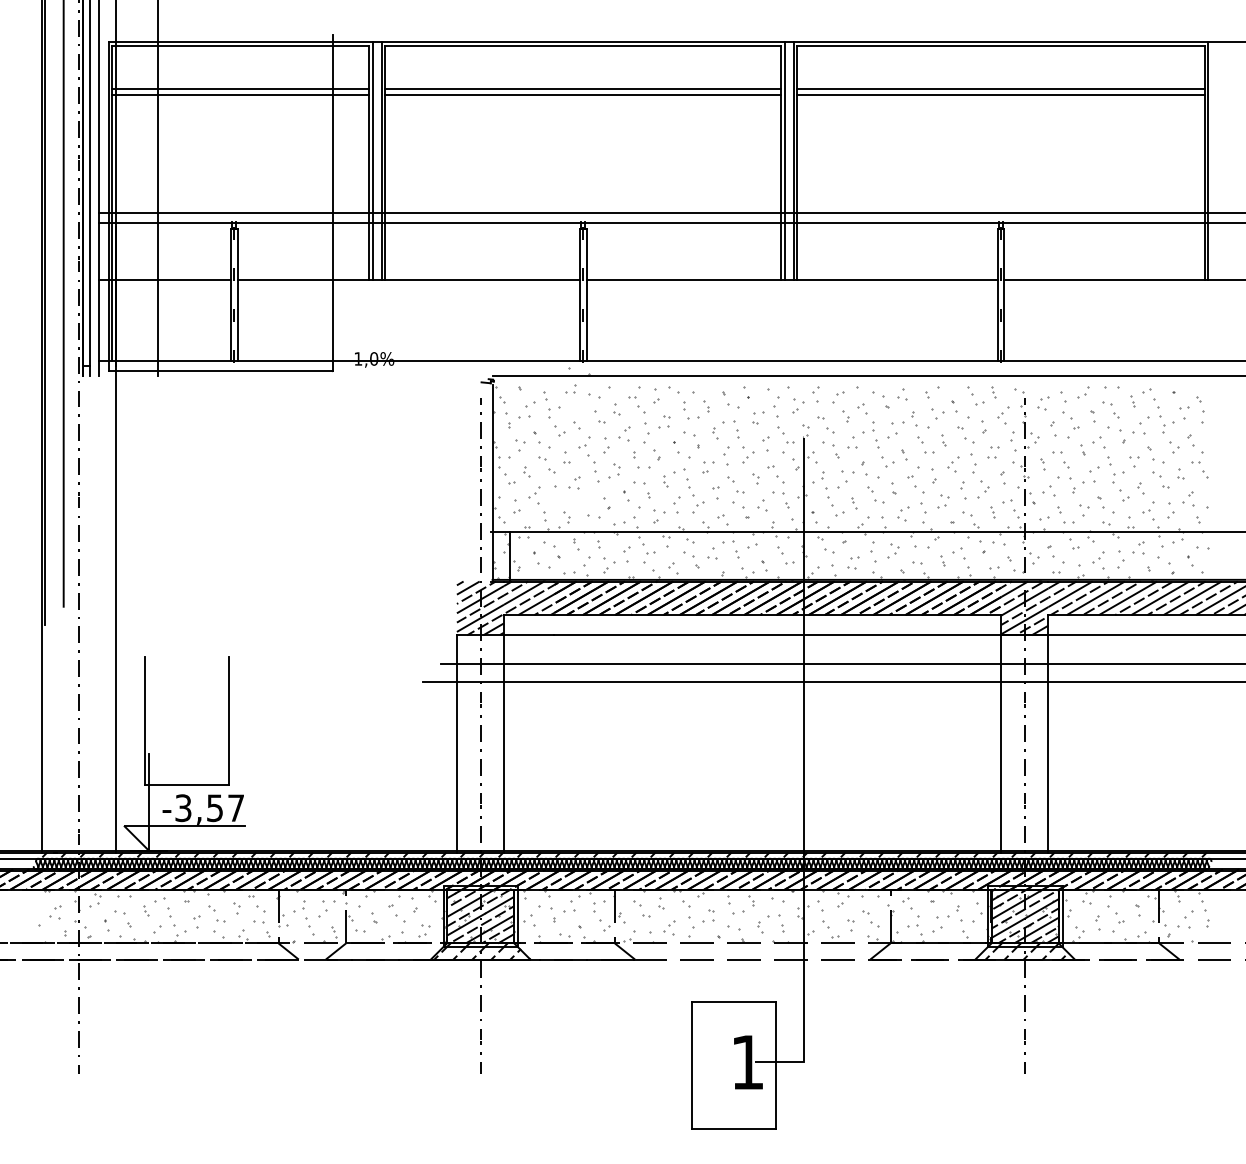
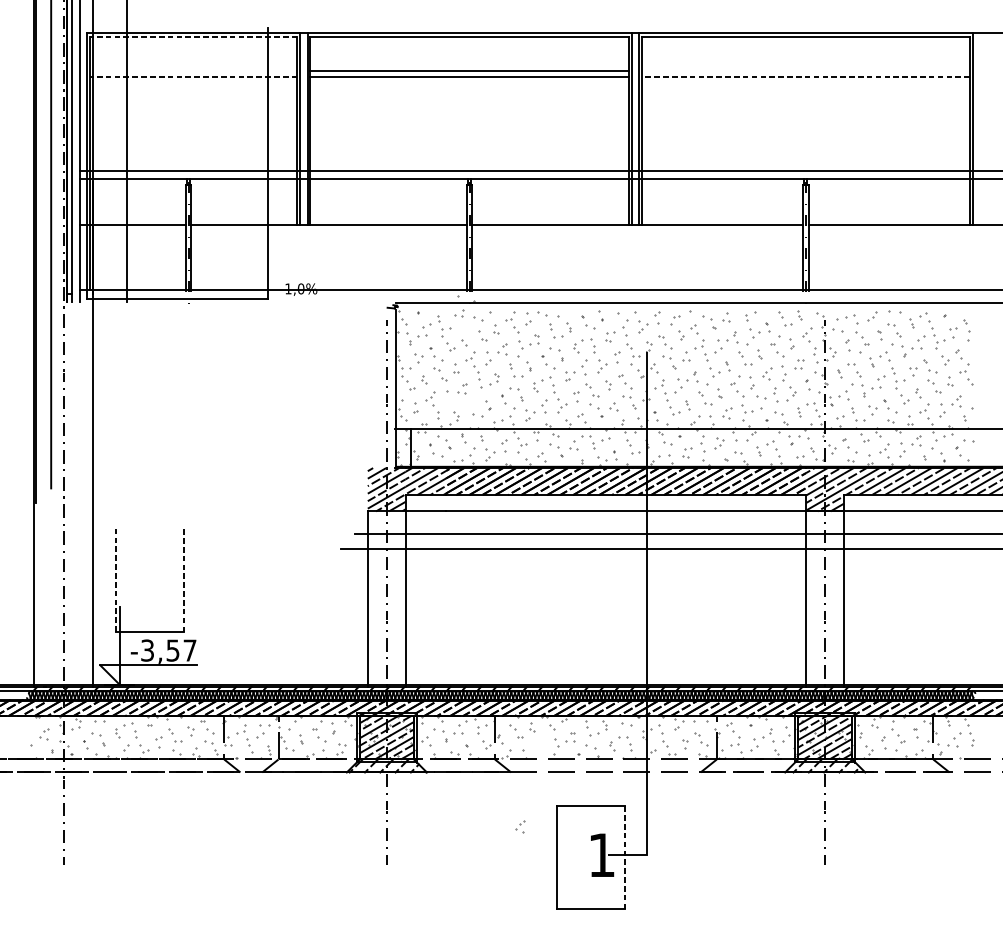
line: (240, 46) -> (193, 37), solid -> dashed
line: (240, 88) -> (193, 71), removed
line: (1000, 88) -> (805, 71), removed
line: (240, 95) -> (193, 76), solid -> dashed
line: (1001, 95) -> (806, 76), solid -> dashed
part: (1043, 403) -> (840, 324), size x1.6
part: (943, 501) -> (759, 403), size x1.6
line: (144, 721) -> (116, 580), solid -> dashed
line: (228, 721) -> (183, 580), solid -> dashed
part: (669, 927) -> (520, 826), moved
line: (776, 1065) -> (625, 857), solid -> dashed

